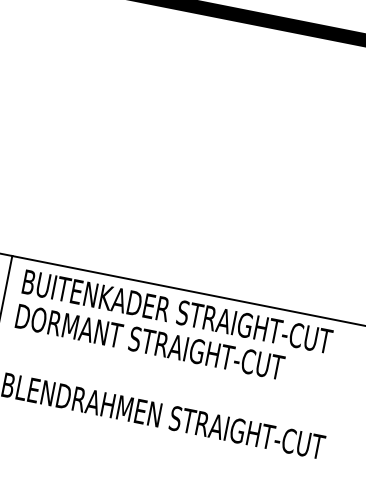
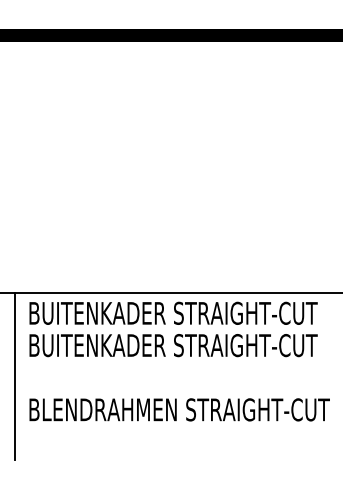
text: (171, 346) -> (174, 345), DORMANT STRAIGHT-CUT -> BUITENKADER STRAIGHT-CUT

